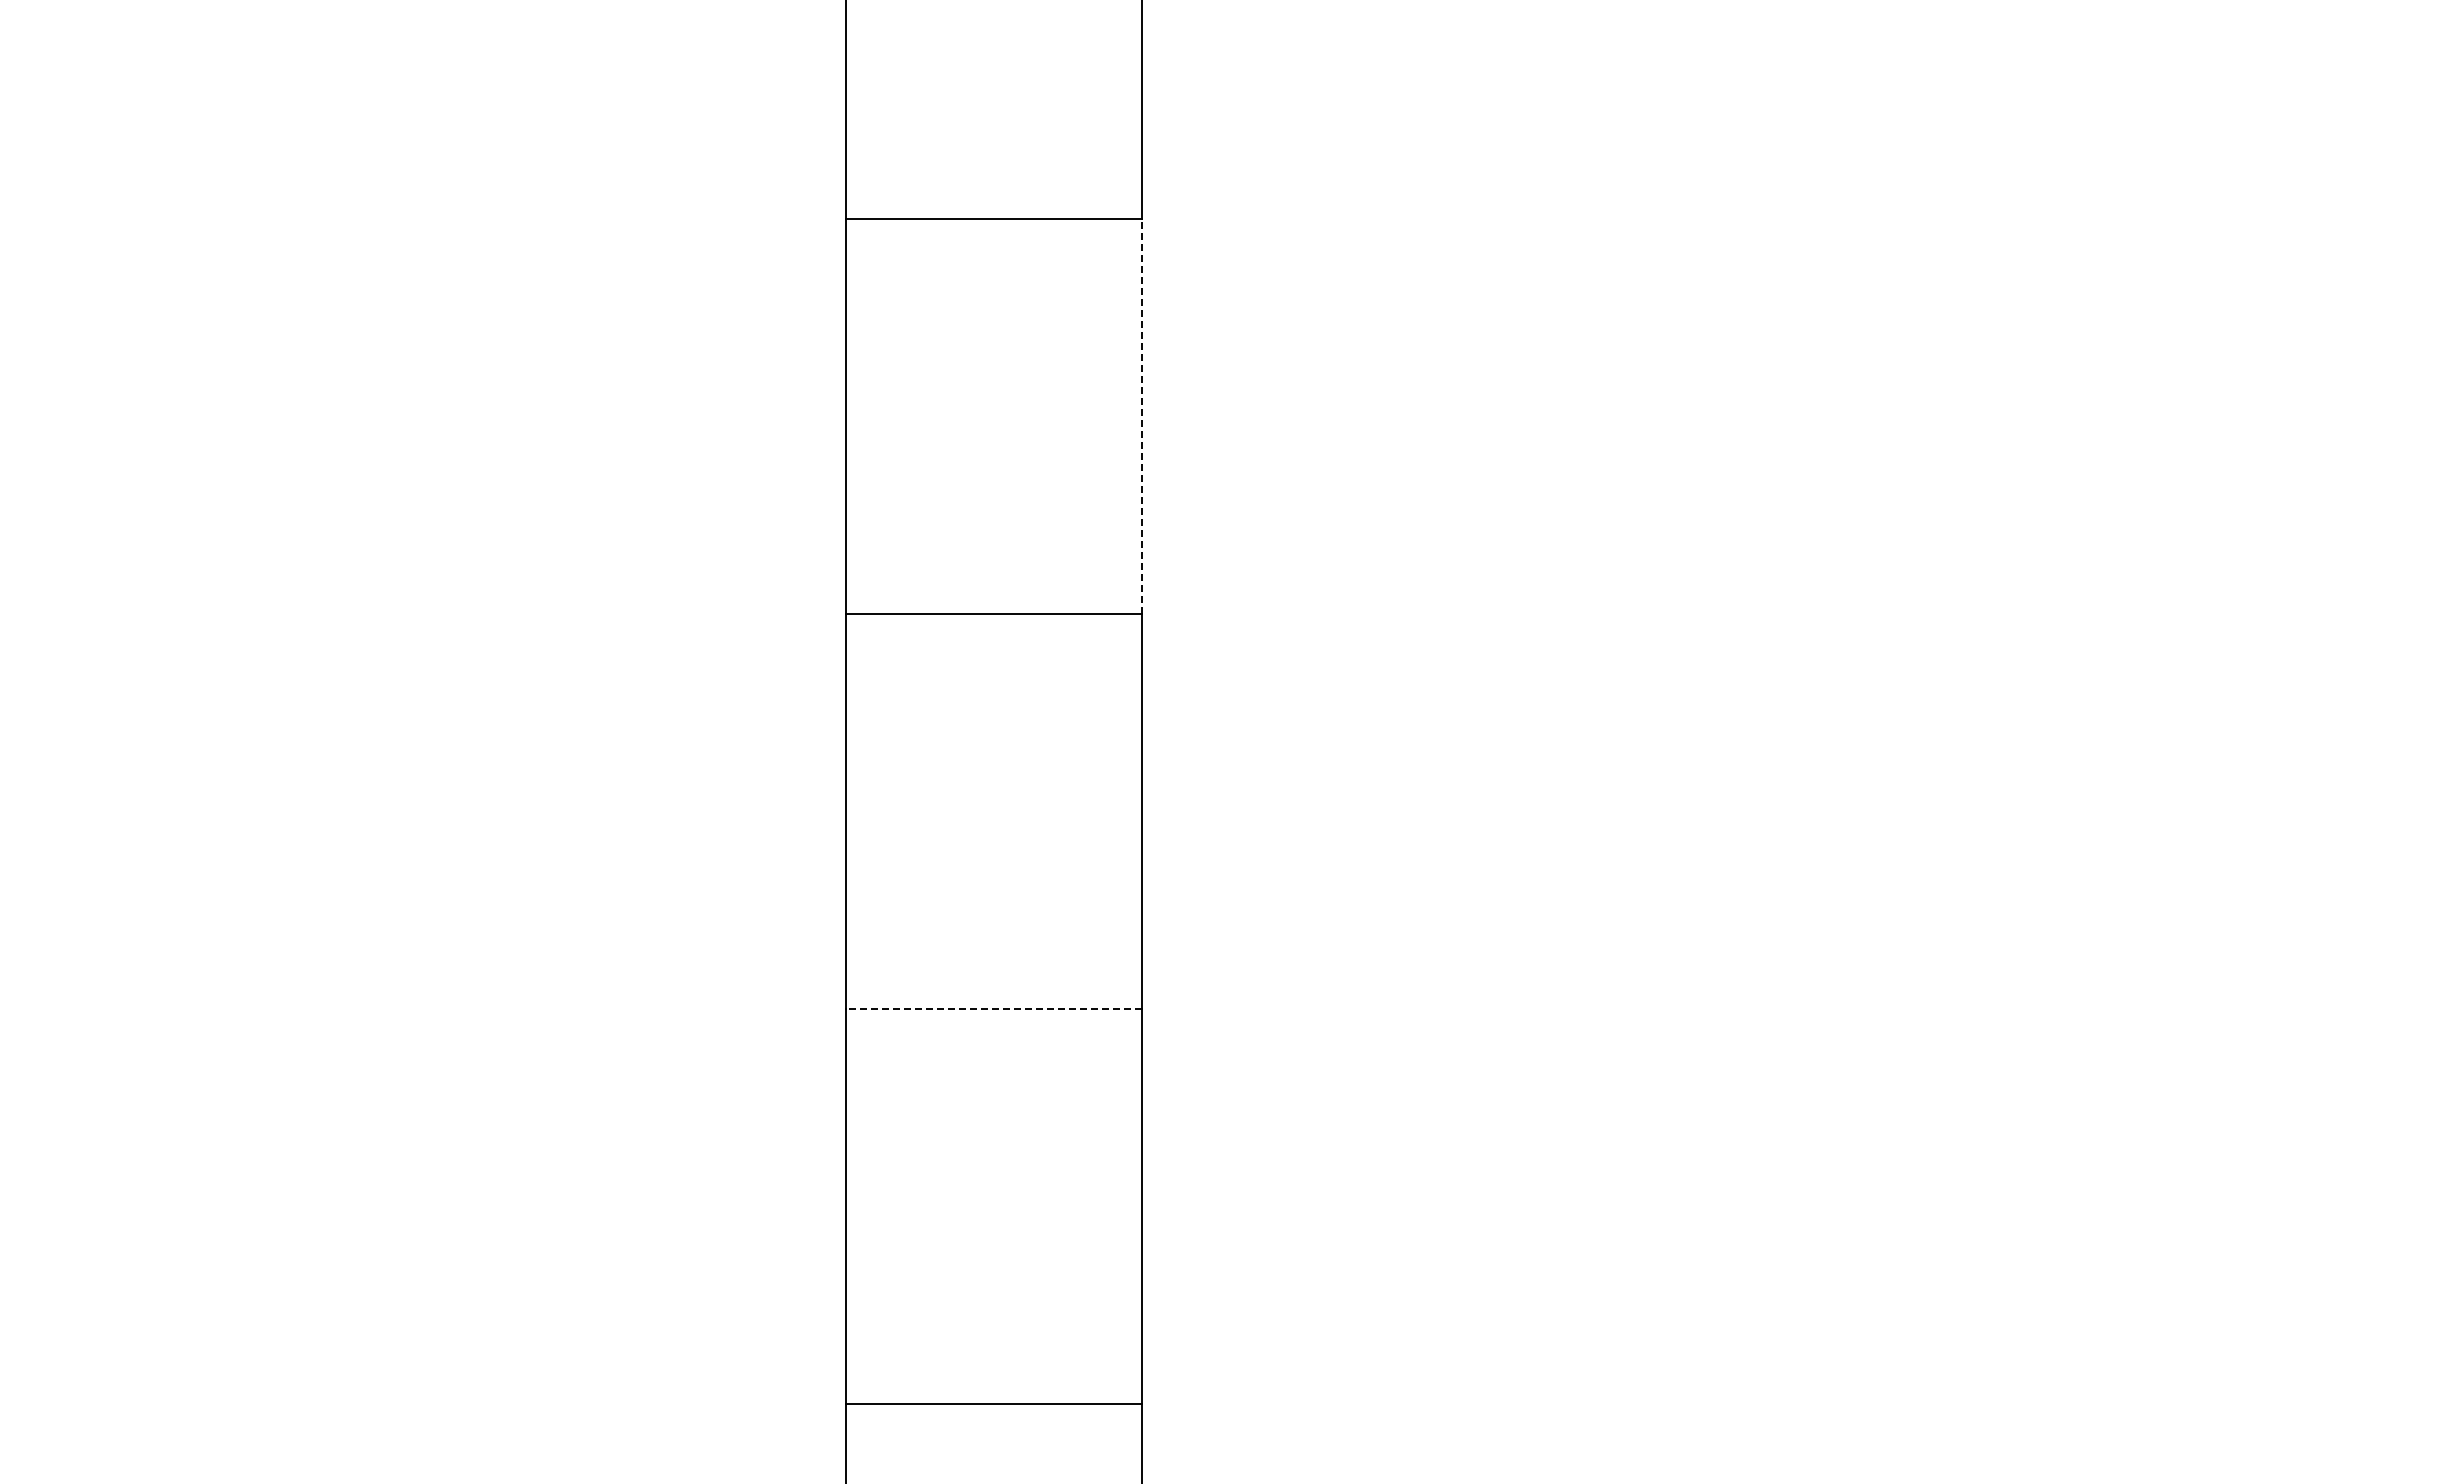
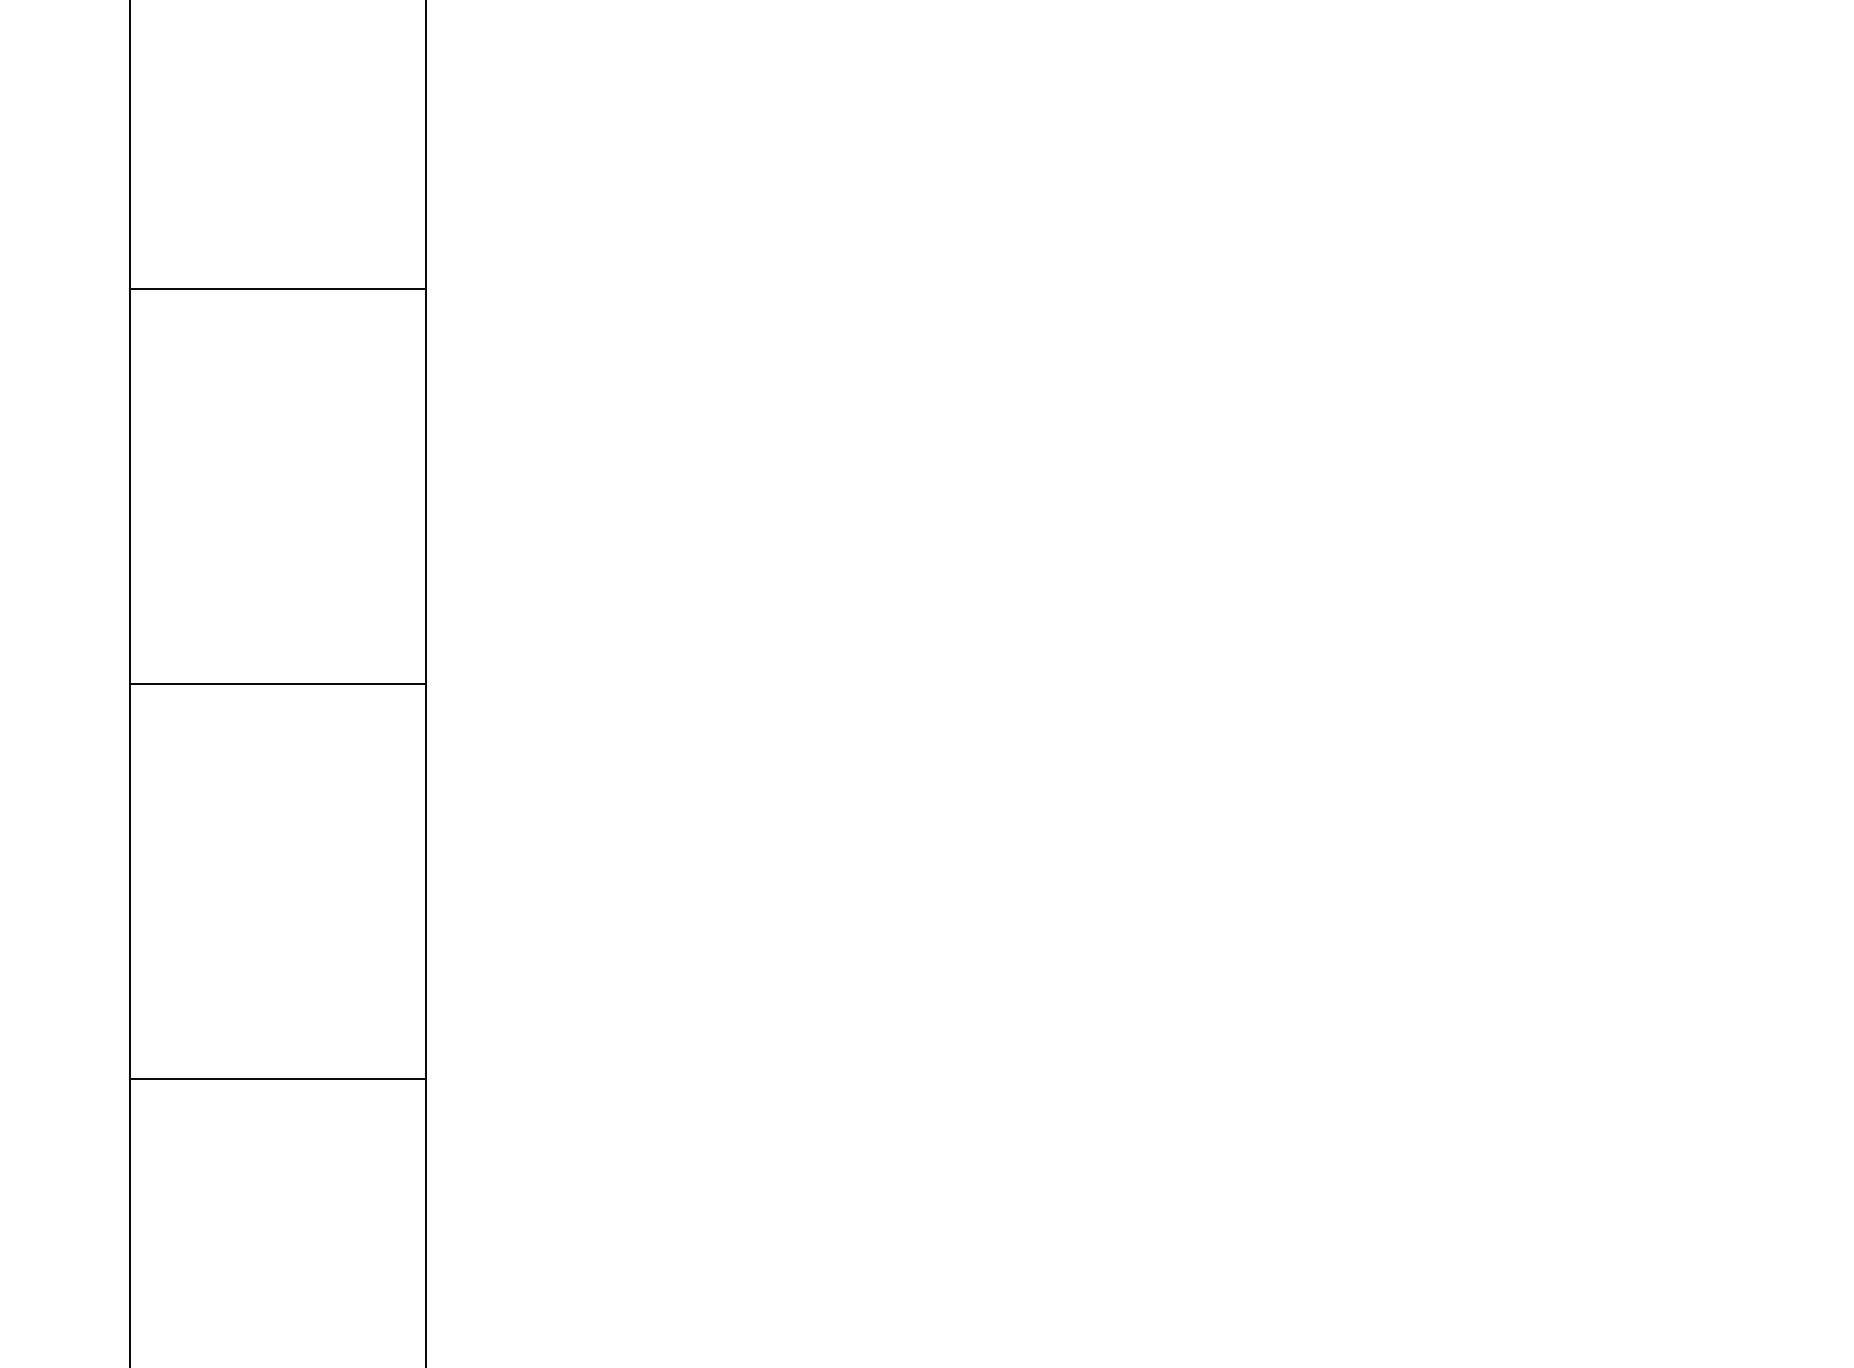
line: (1142, 416) -> (426, 485), dashed -> solid
line: (993, 1009) -> (277, 1078), dashed -> solid

